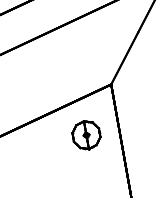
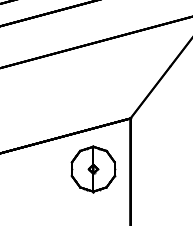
part: (86, 135) -> (93, 169), size x1.43

